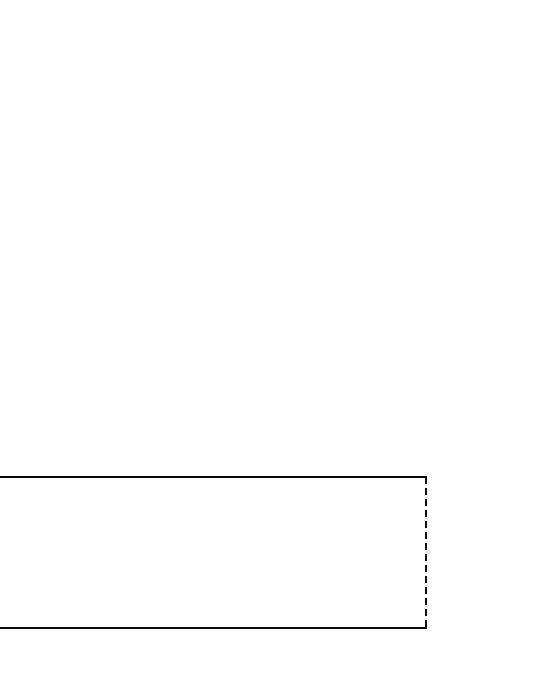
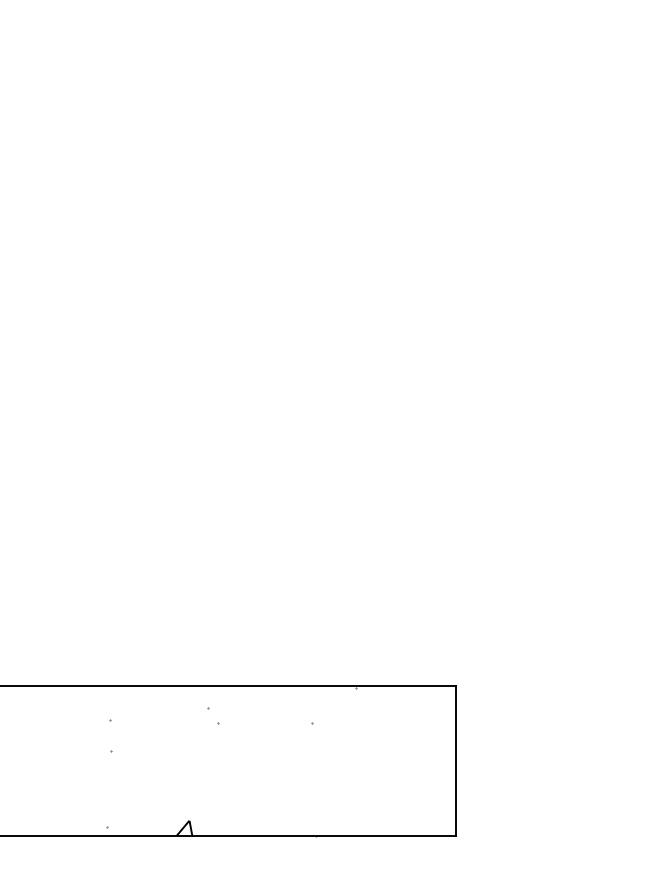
line: (426, 553) -> (455, 761), dashed -> solid
hatch: (202, 554) -> (231, 762), added

